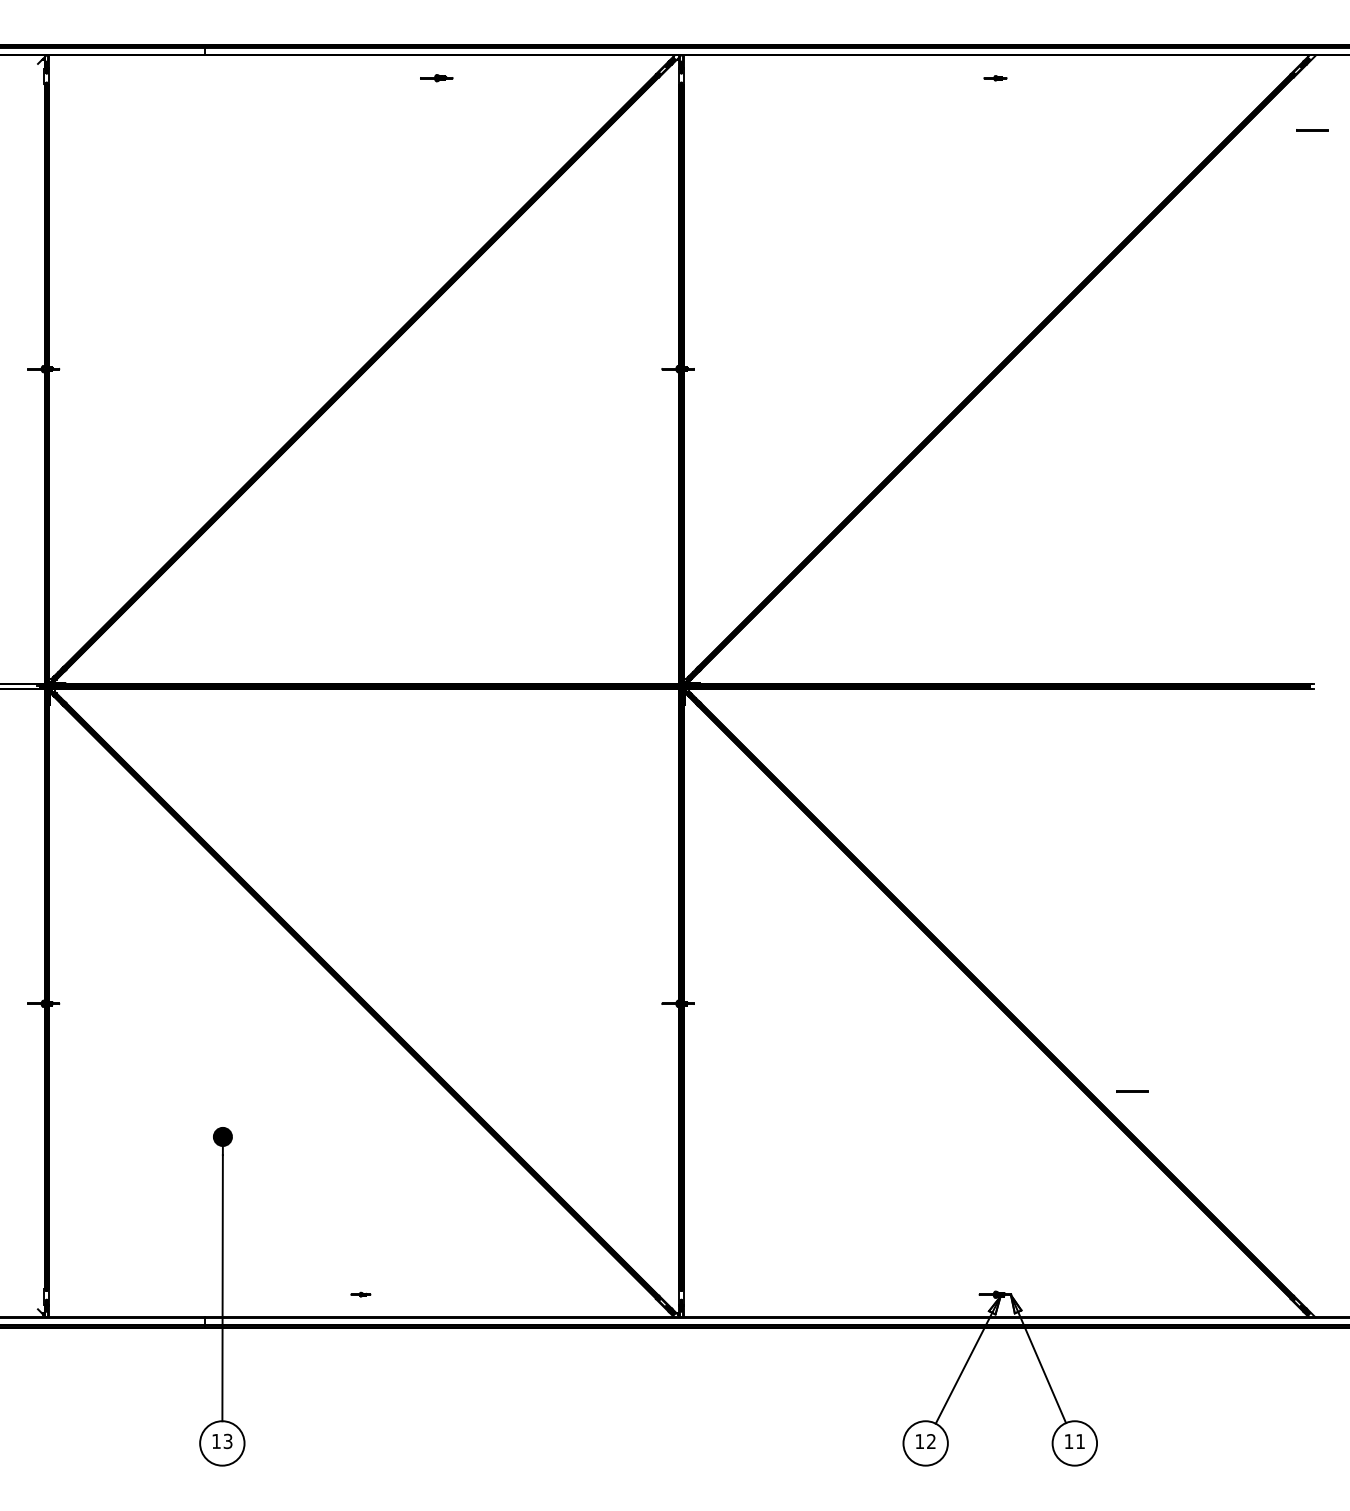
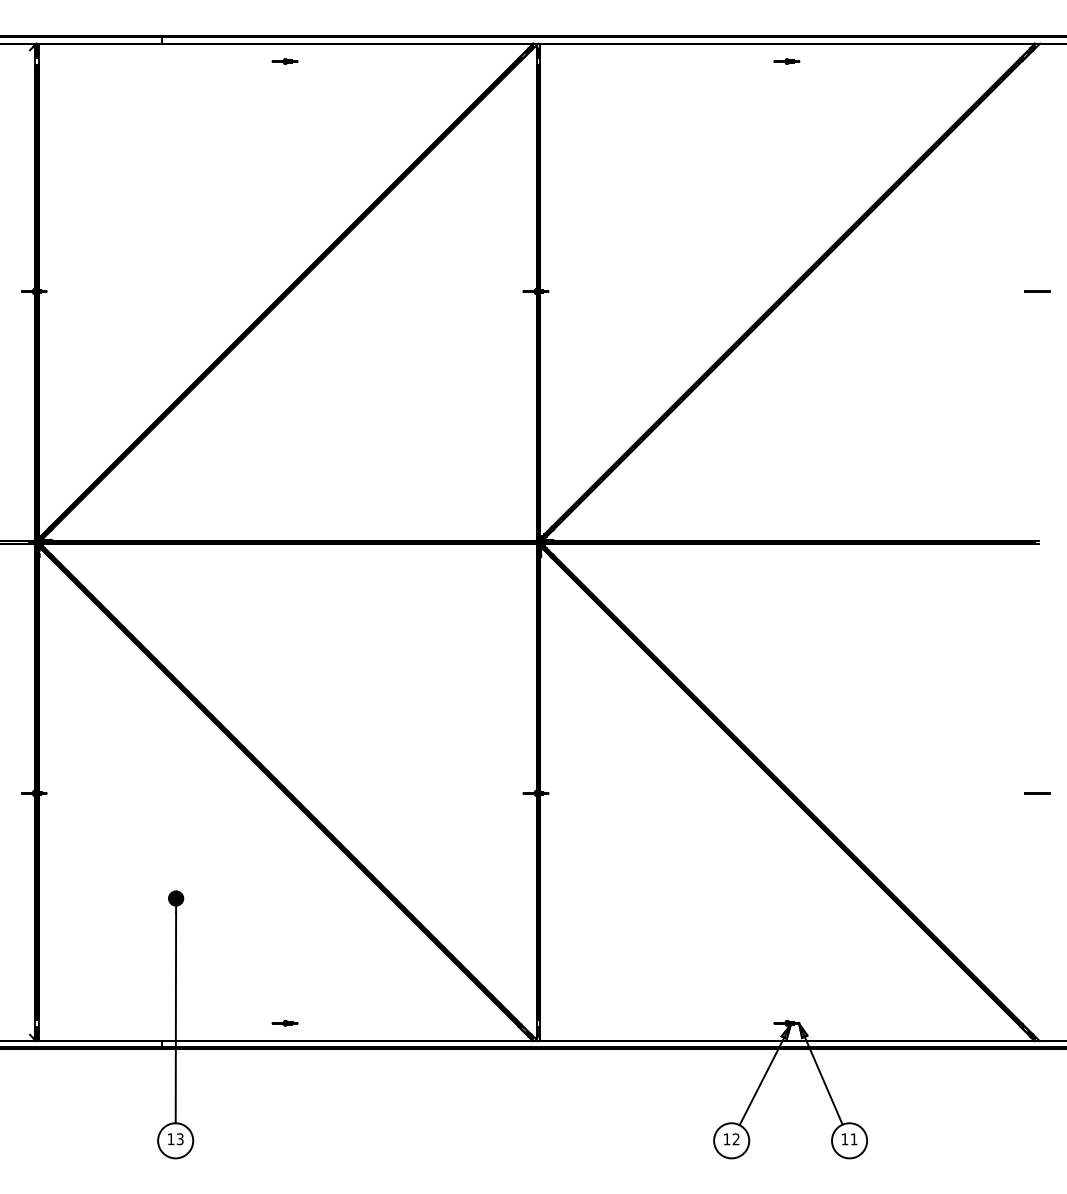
part: (436, 78) -> (284, 61), moved
part: (995, 78) -> (786, 61), size x1.43
line: (1312, 130) -> (1037, 291), moved
line: (1132, 1091) -> (1037, 793), moved
part: (360, 1294) -> (284, 1023), size x1.67

